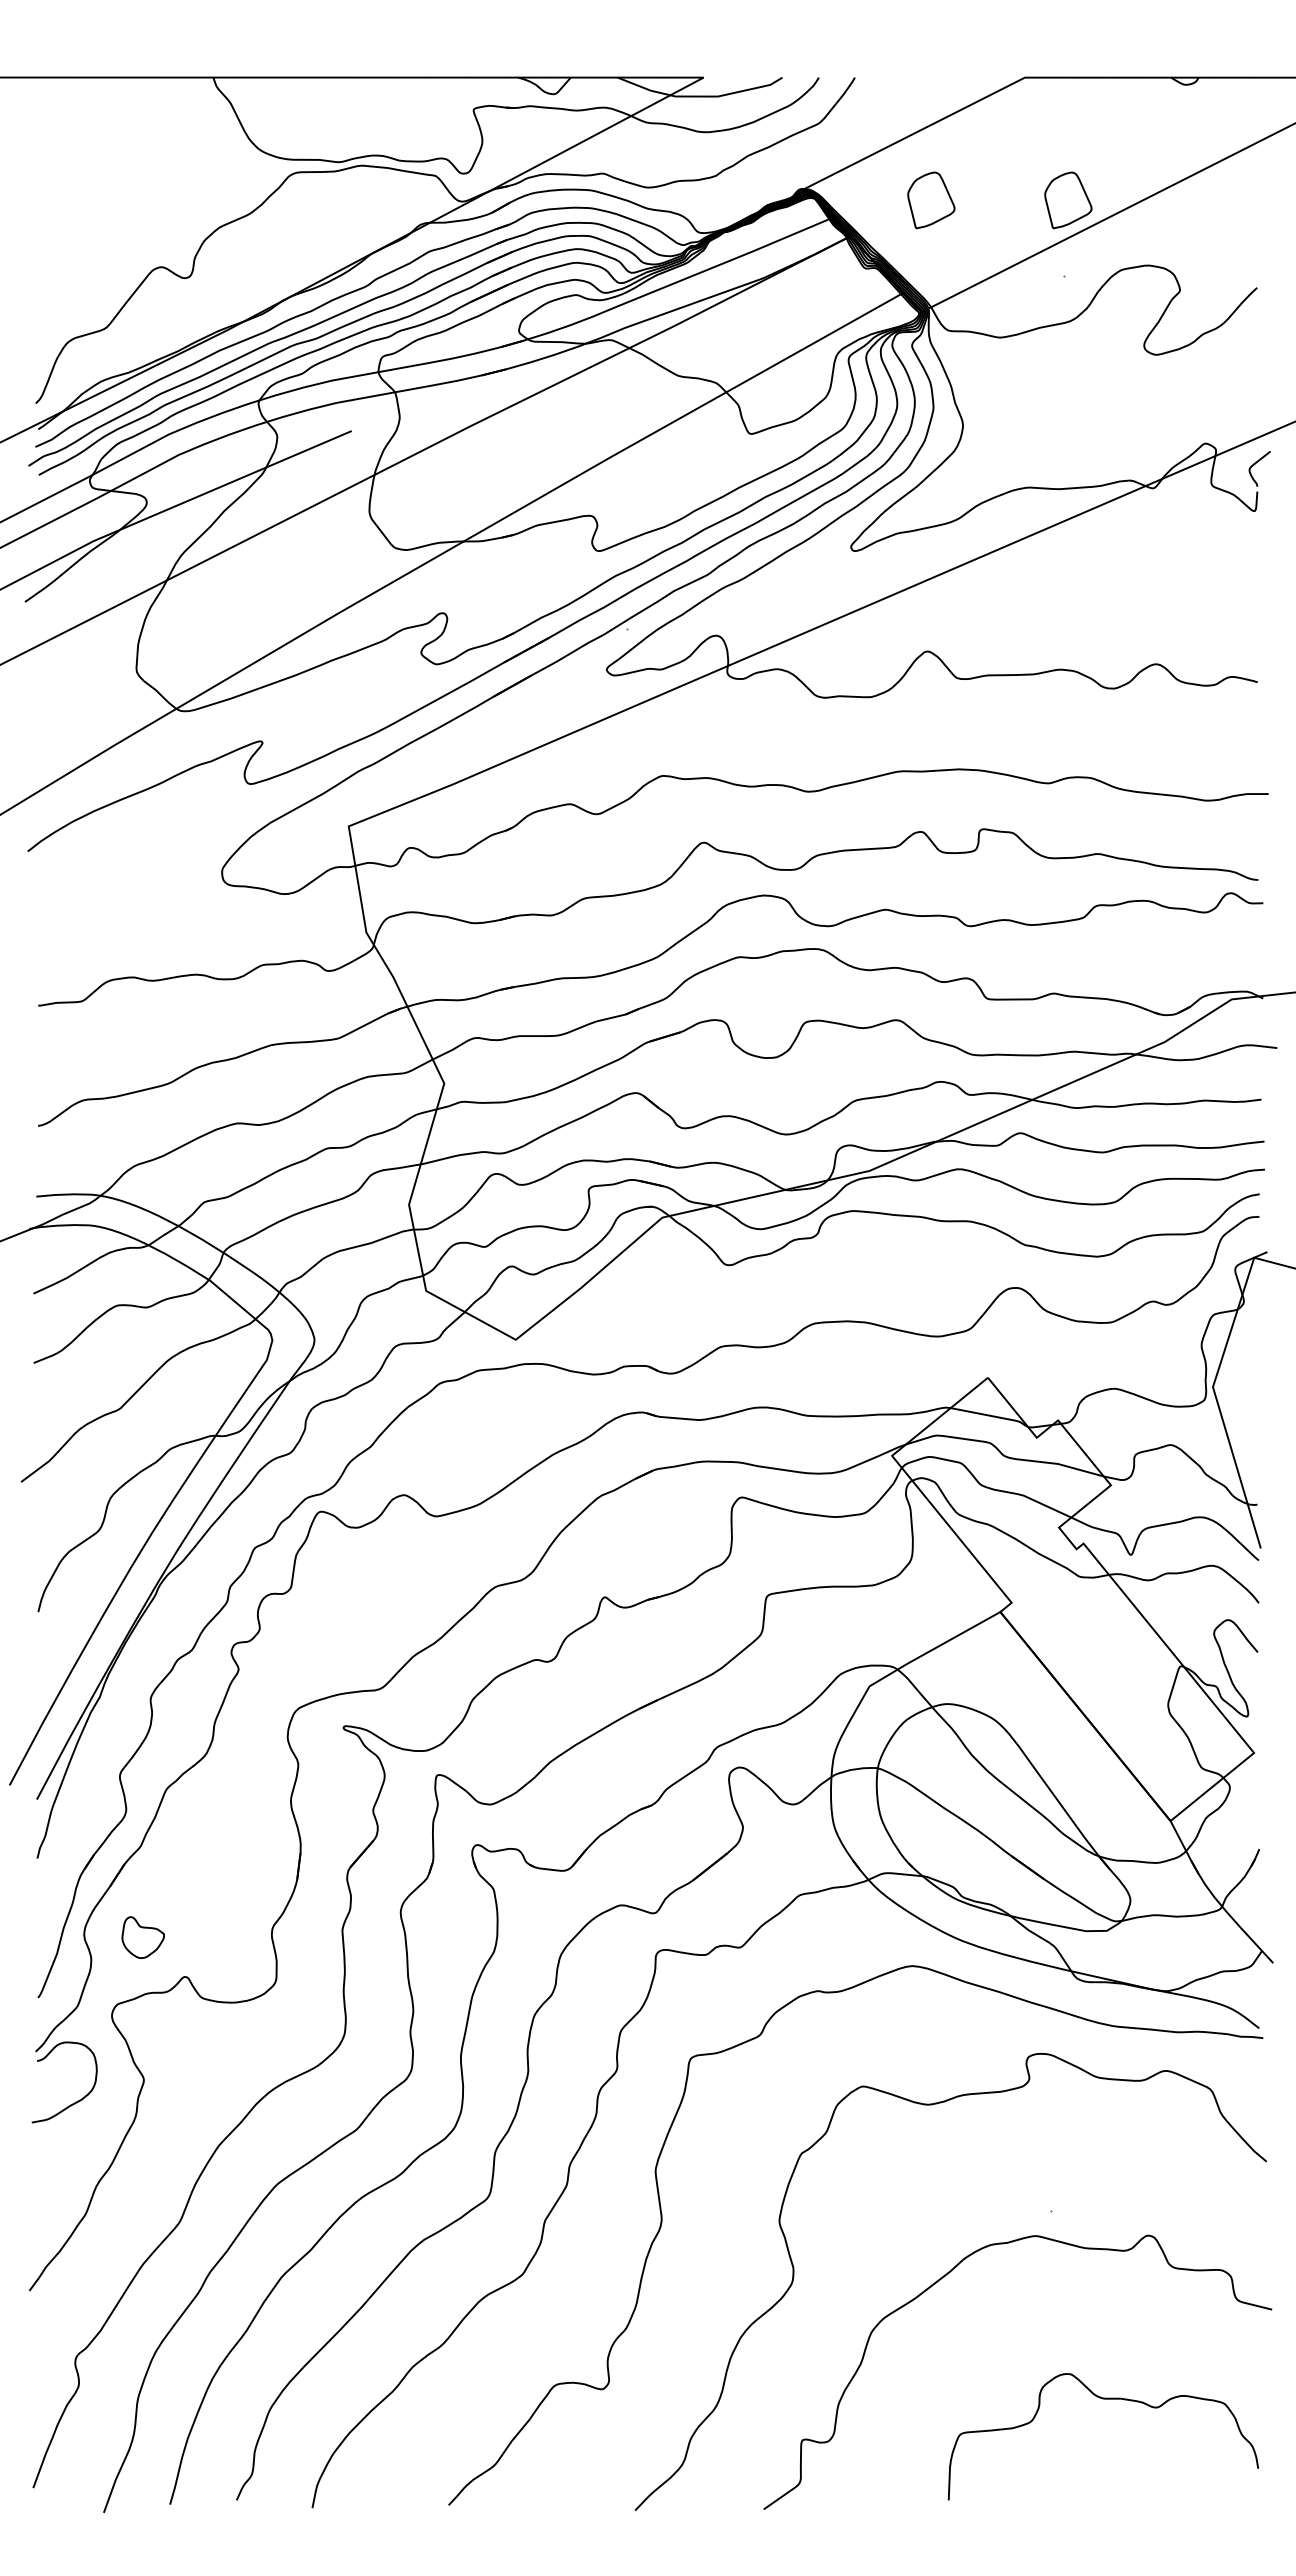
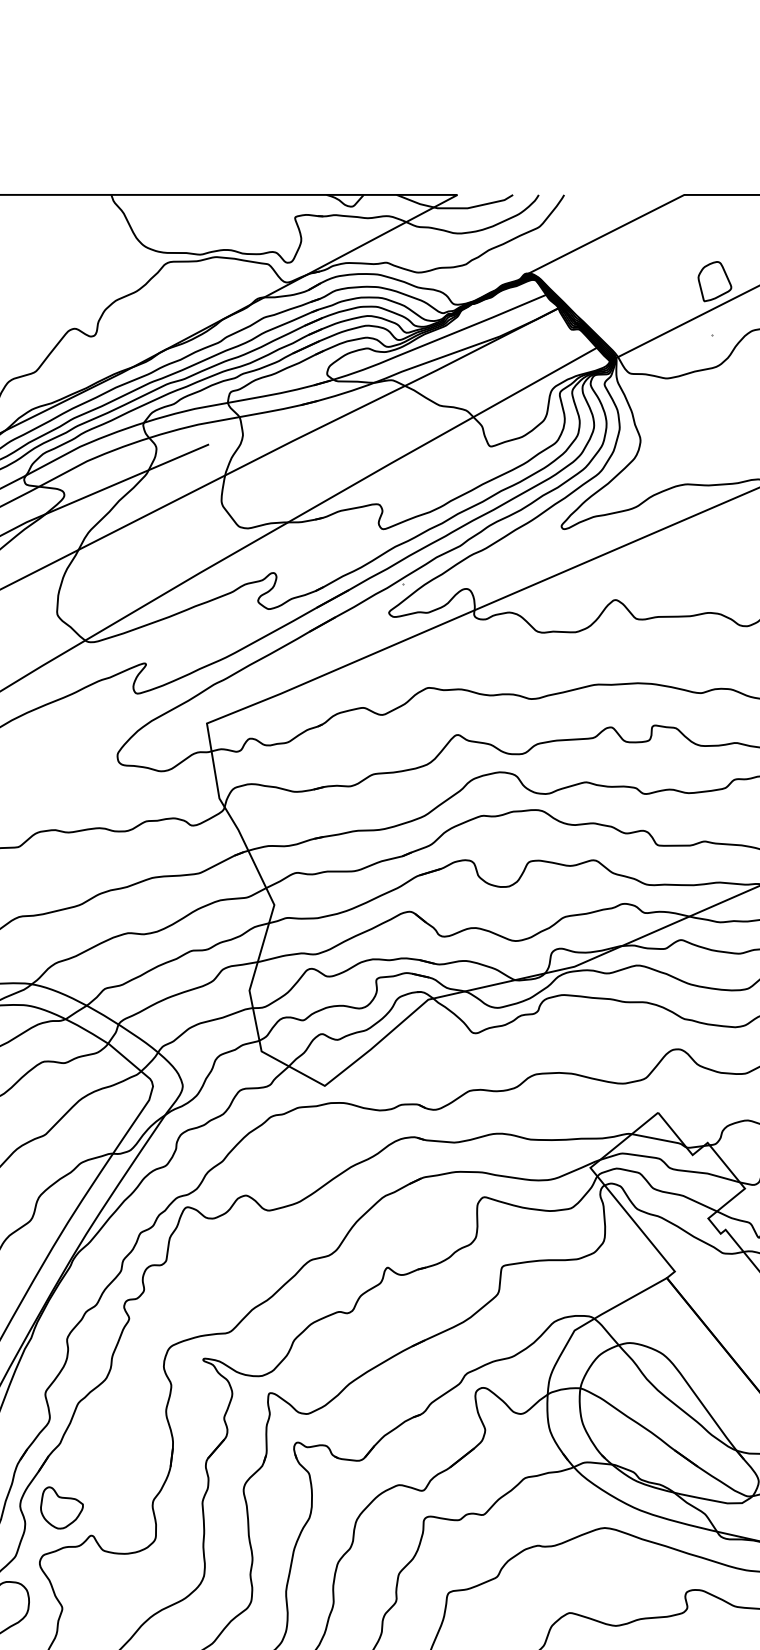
part: (931, 200) -> (618, 281), removed
part: (142, 1937) -> (61, 1507), size x1.43

